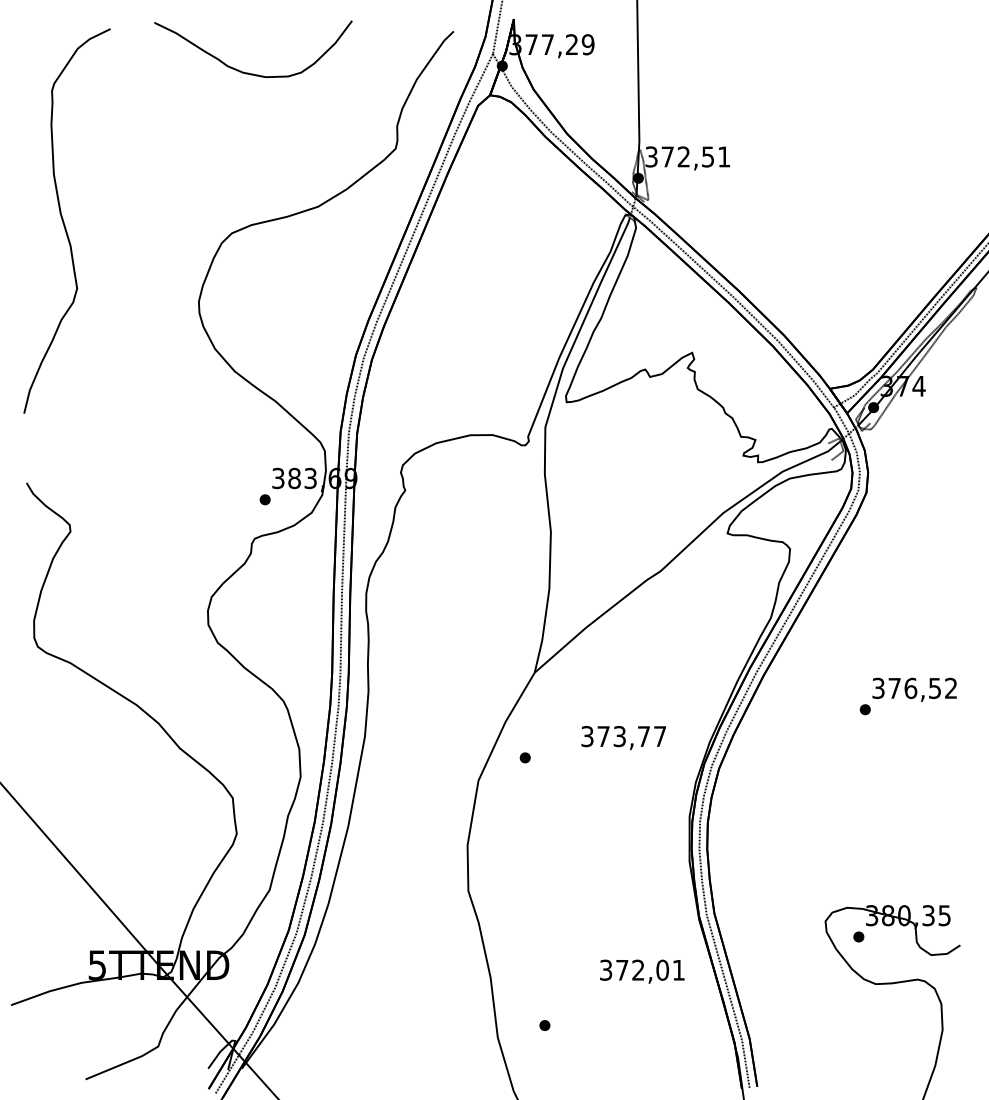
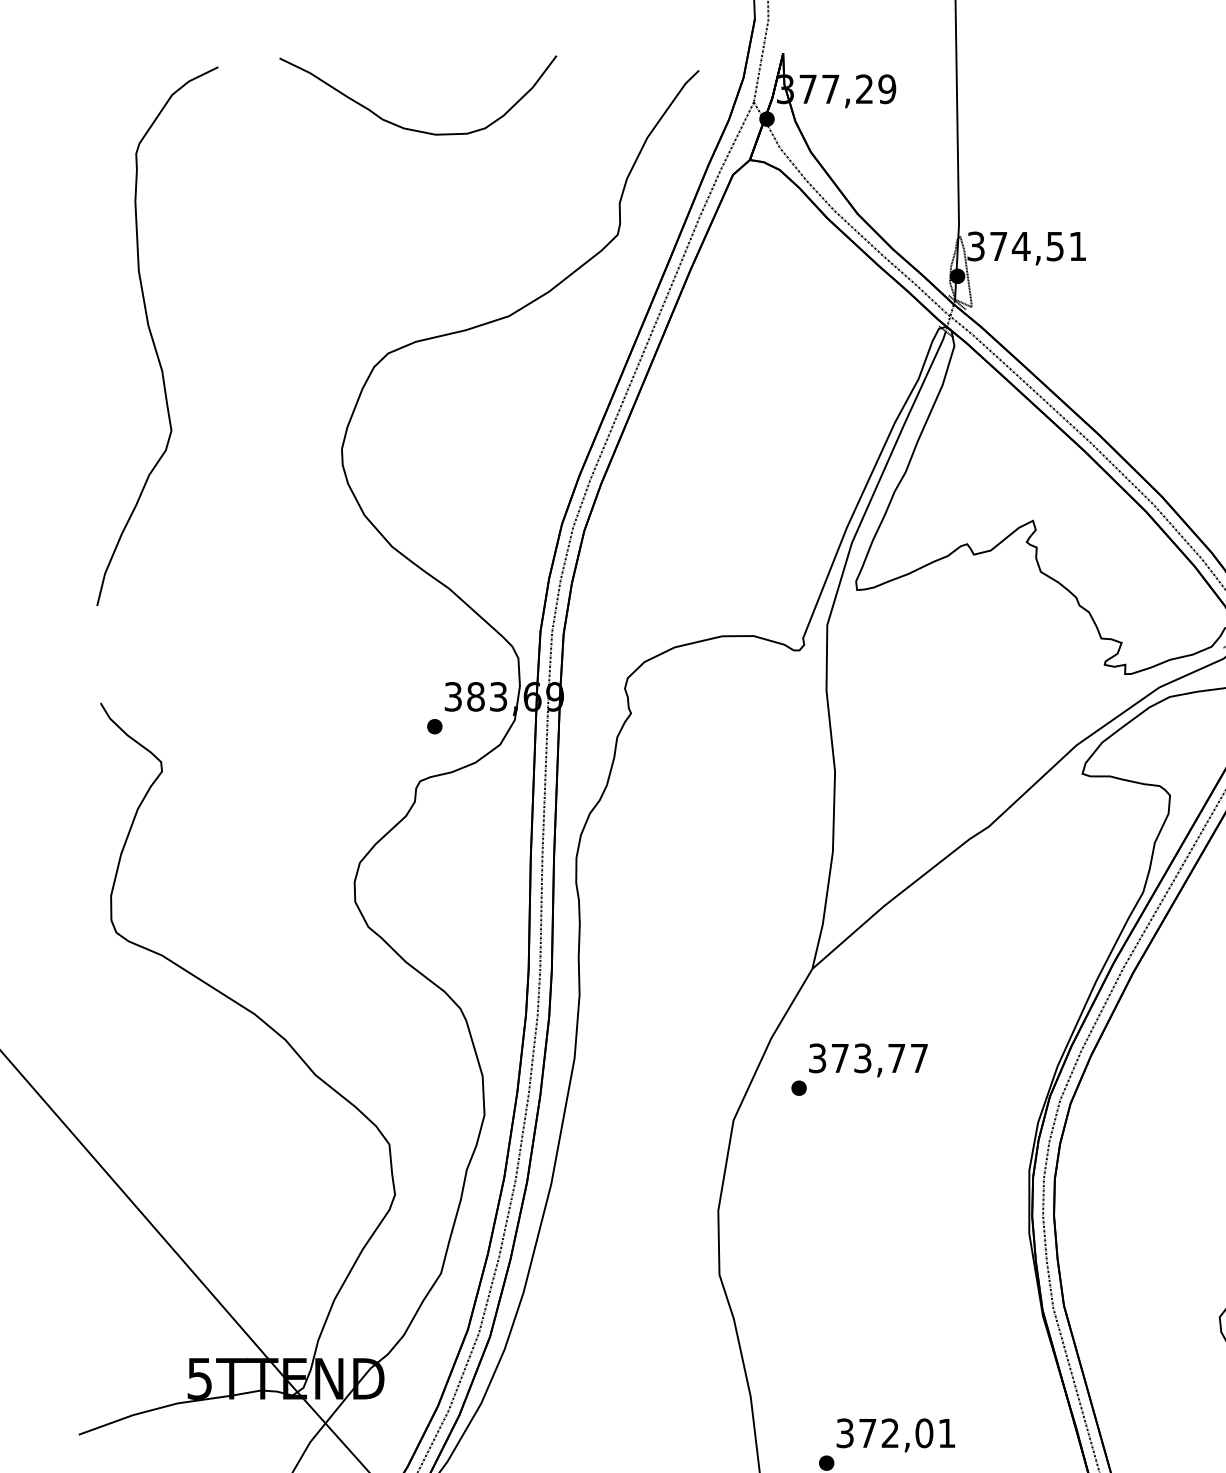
text: (683, 156) -> (1020, 245), 372,51 -> 374,51
text: (623, 738) -> (868, 1061), moved
text: (642, 971) -> (896, 1435), moved

